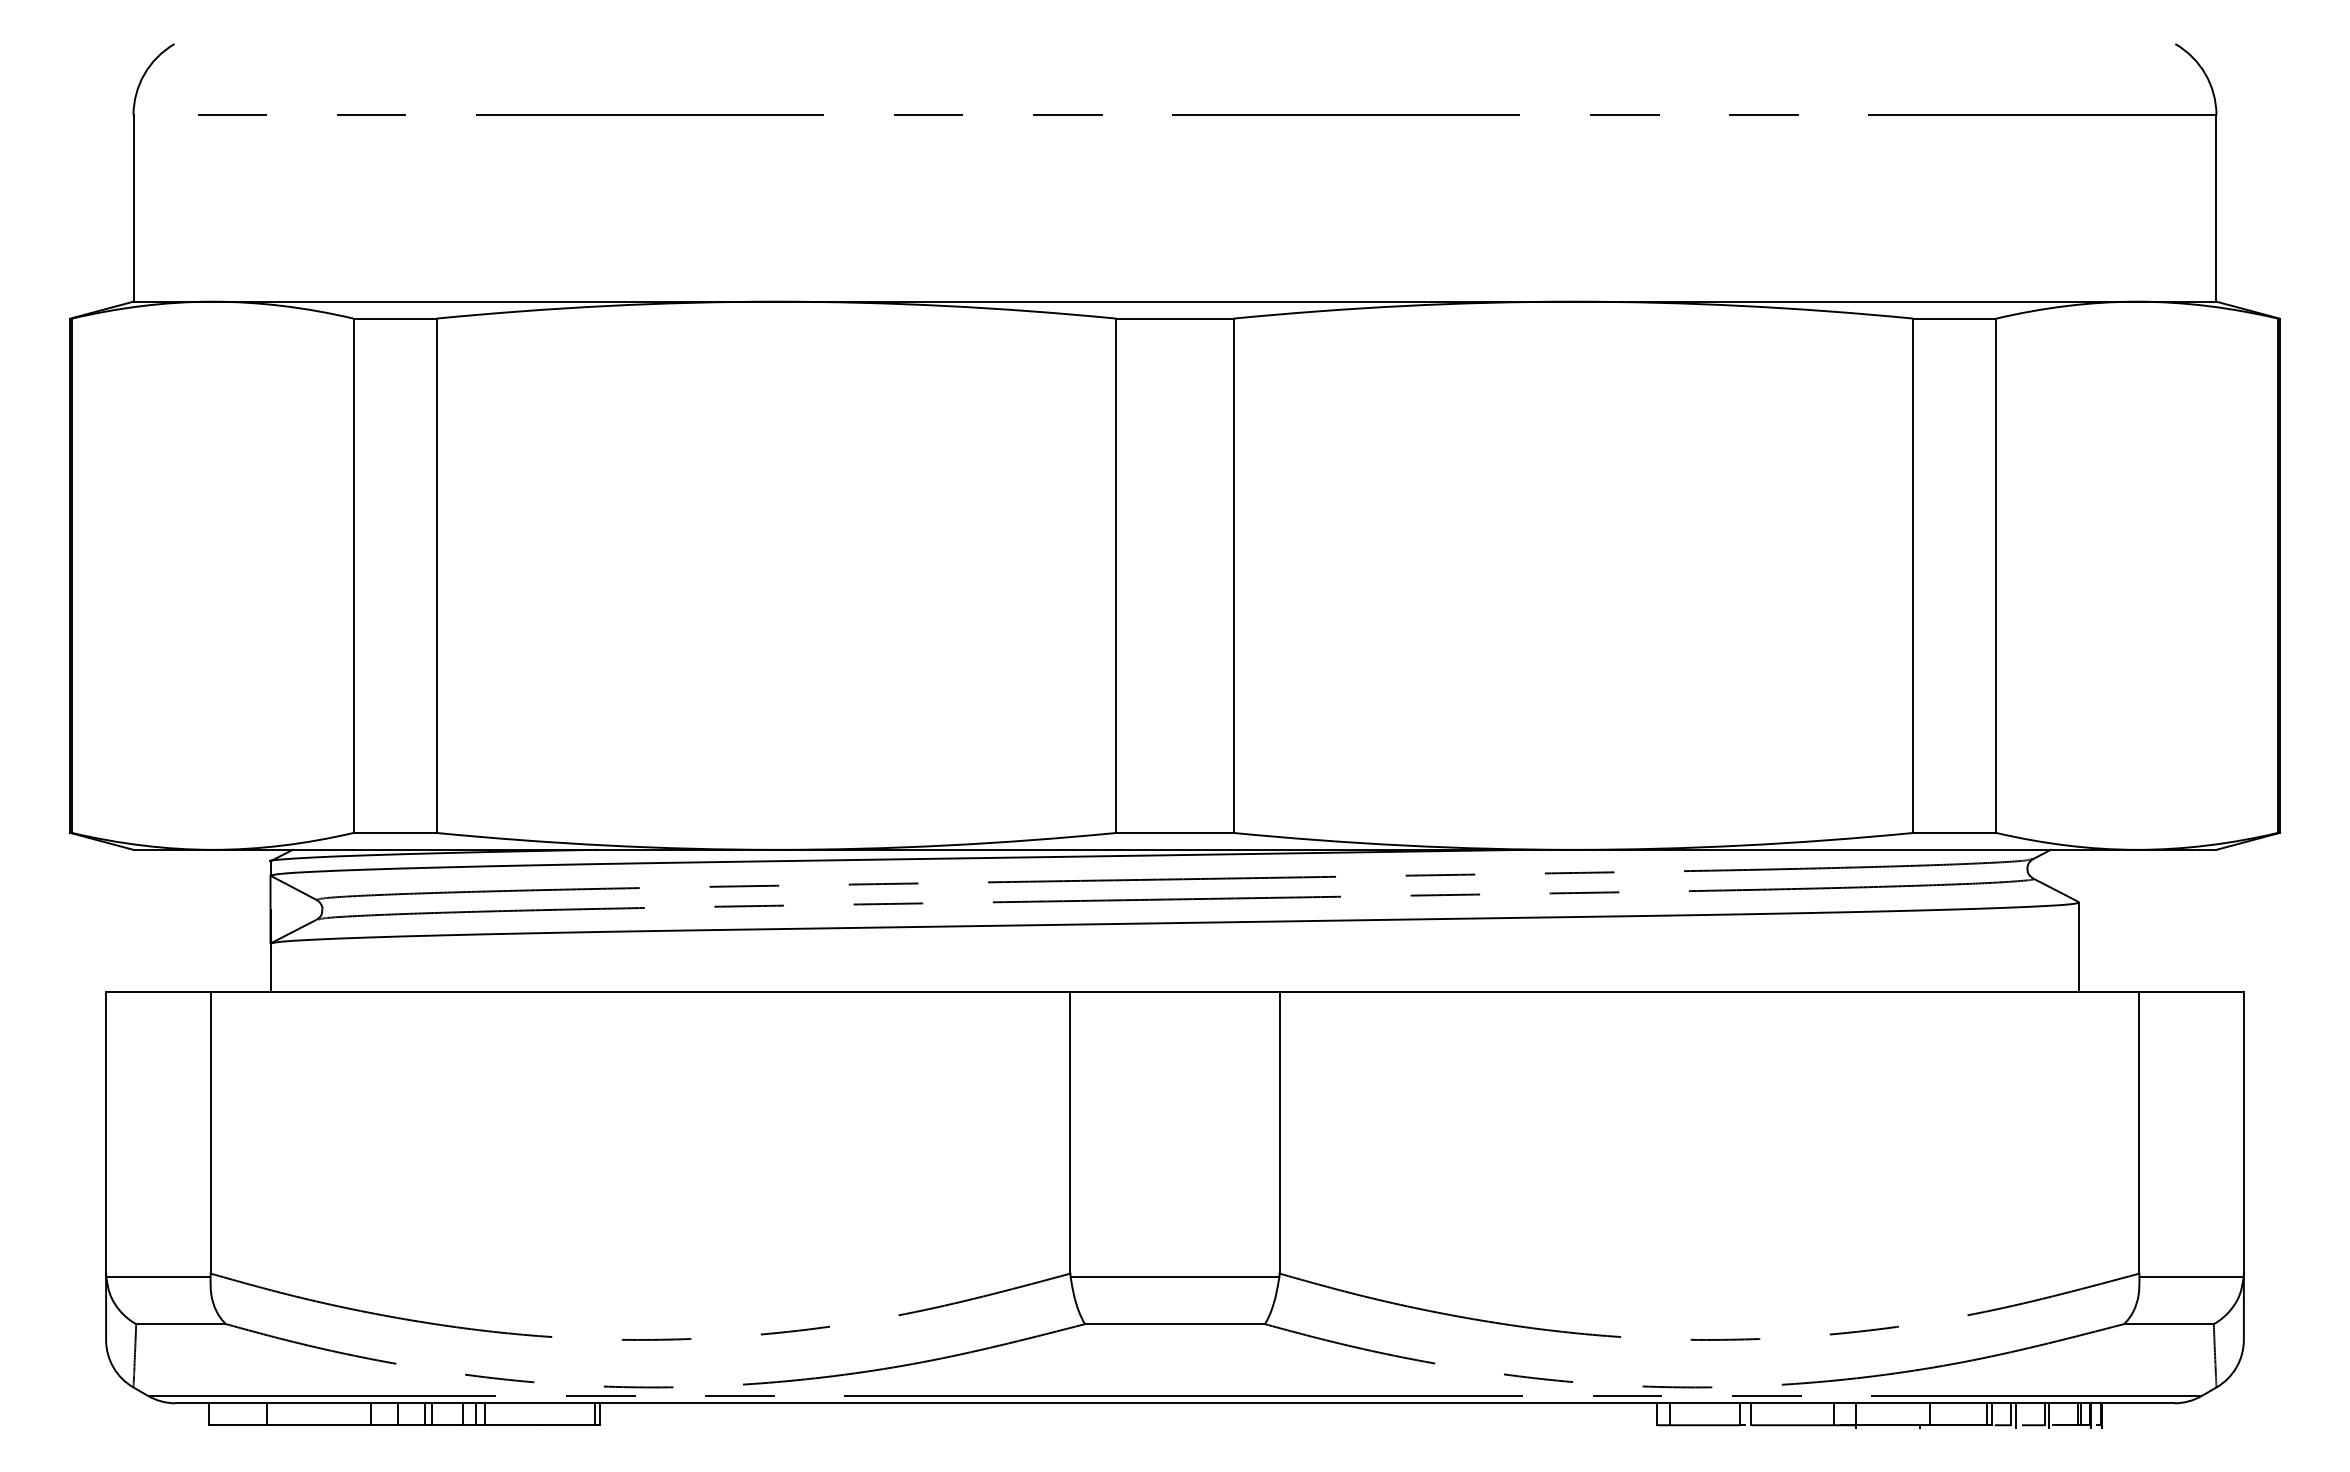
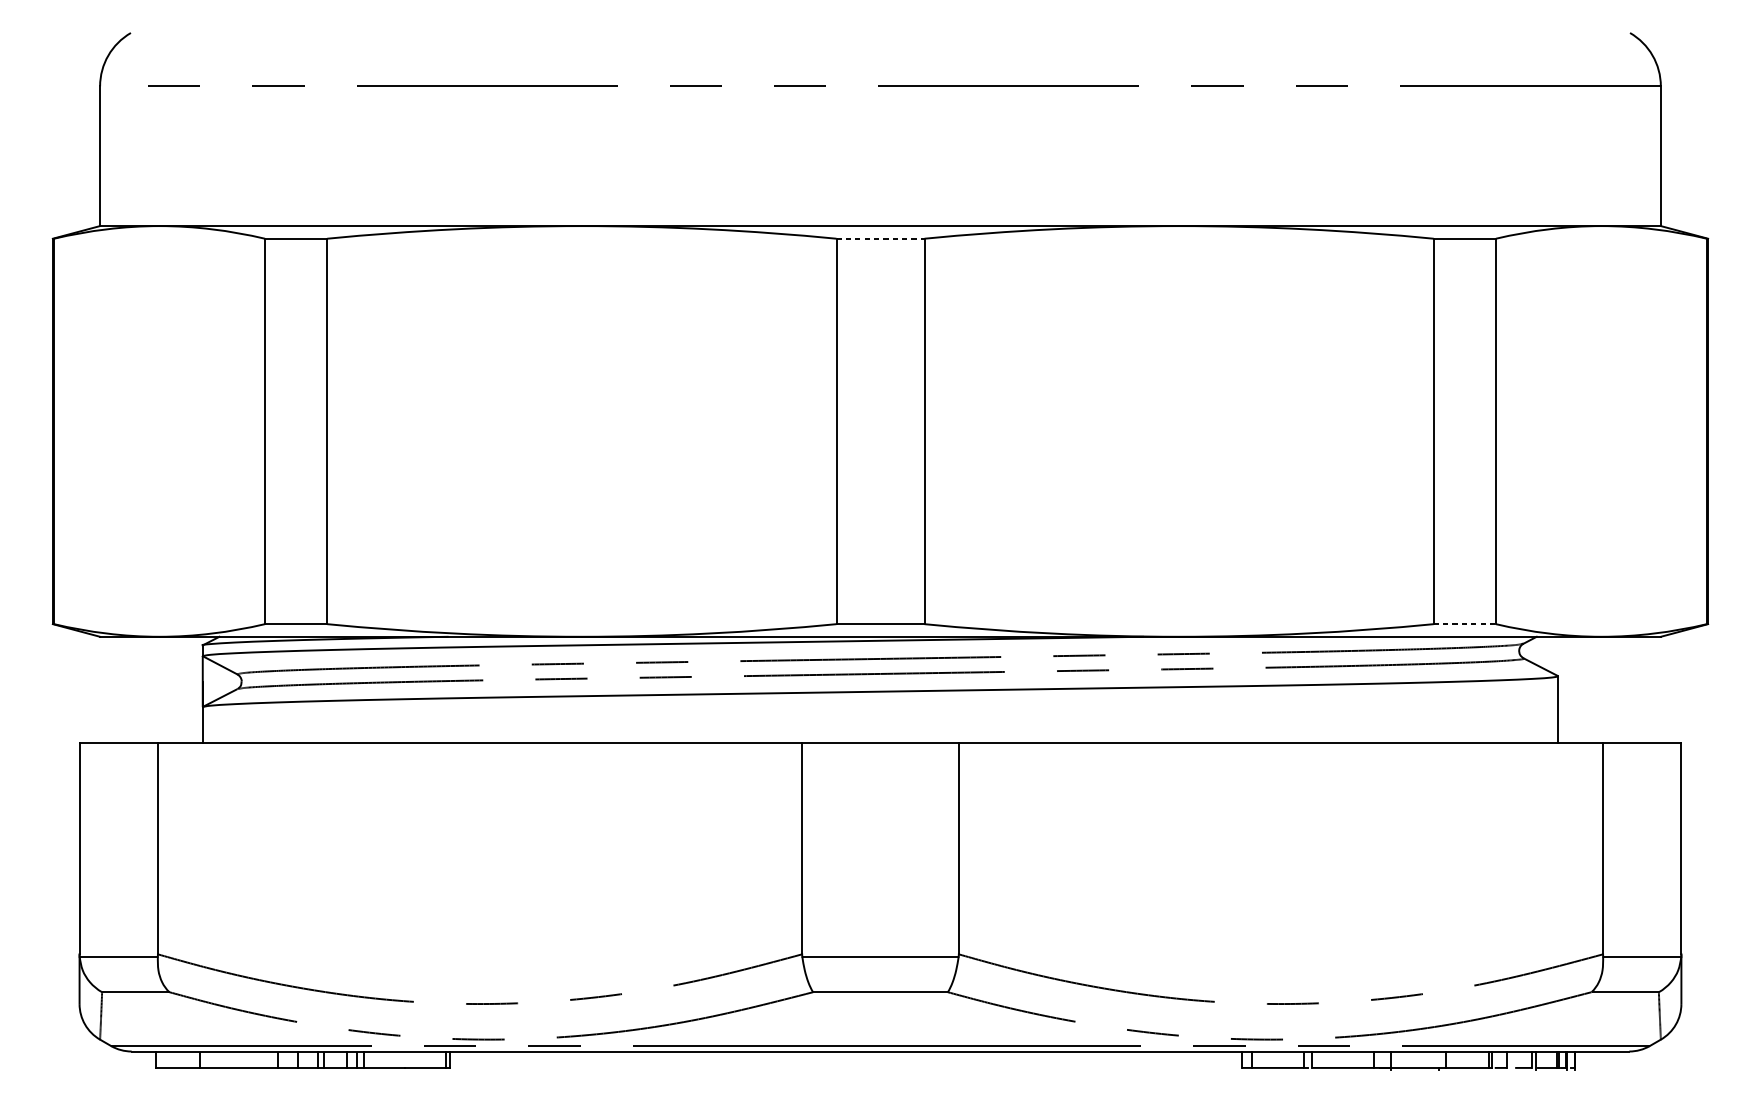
line: (1175, 318) -> (880, 238), solid -> dashed
line: (1954, 832) -> (1464, 623), solid -> dashed
line: (2016, 1415) -> (1511, 1060), removed

